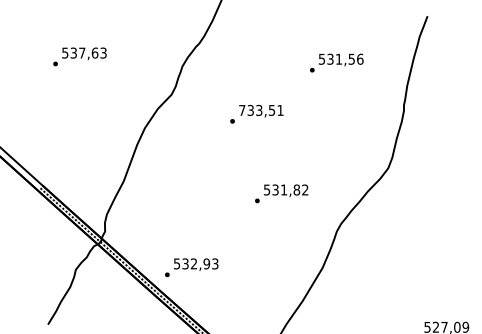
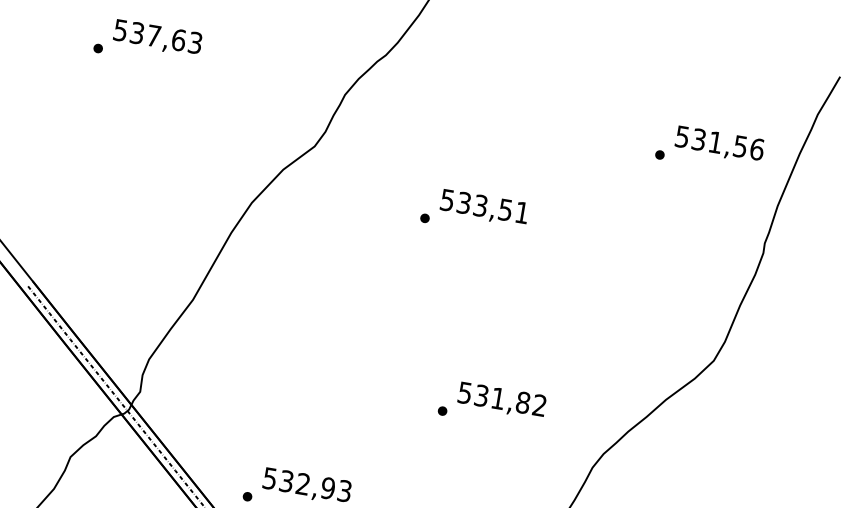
text: (336, 62) -> (709, 147), moved
text: (242, 110) -> (447, 200), 733,51 -> 533,51
text: (281, 193) -> (492, 404), moved

